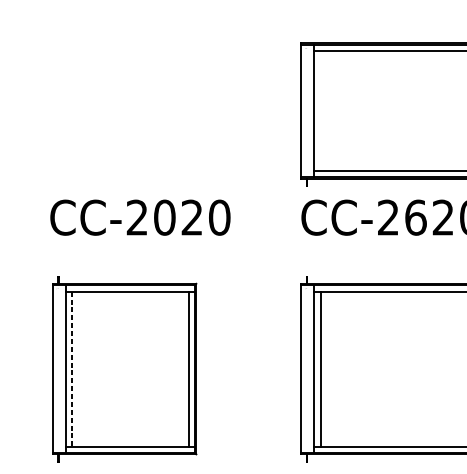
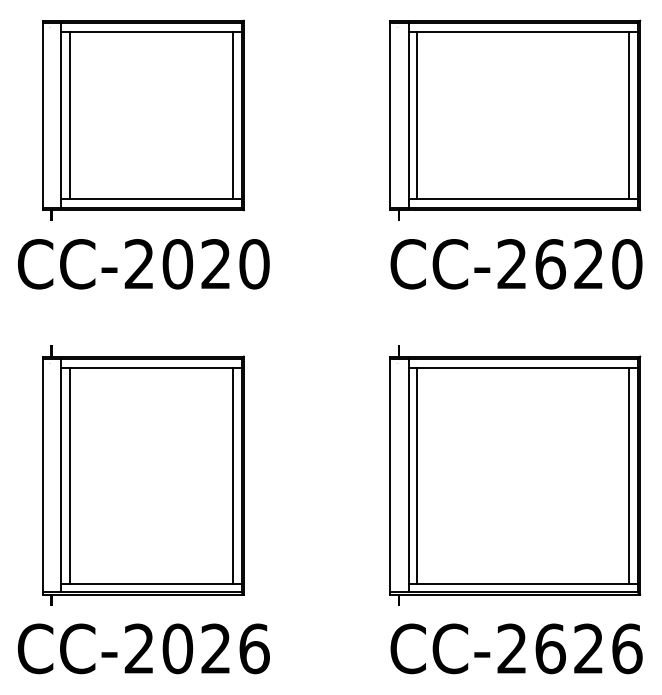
line: (320, 111) -> (417, 115), added
part: (124, 114) -> (143, 119), added
text: (140, 217) -> (143, 264), moved
line: (71, 369) -> (69, 476), dashed -> solid

